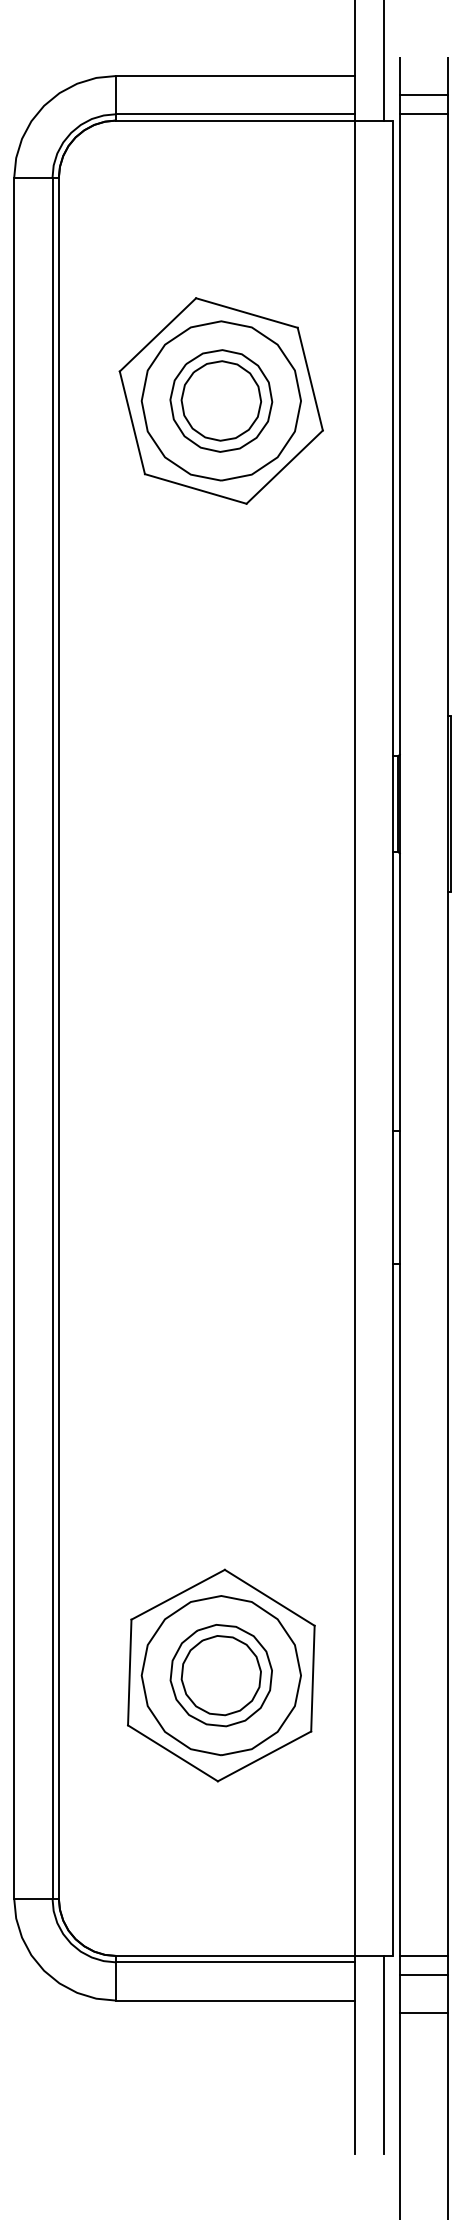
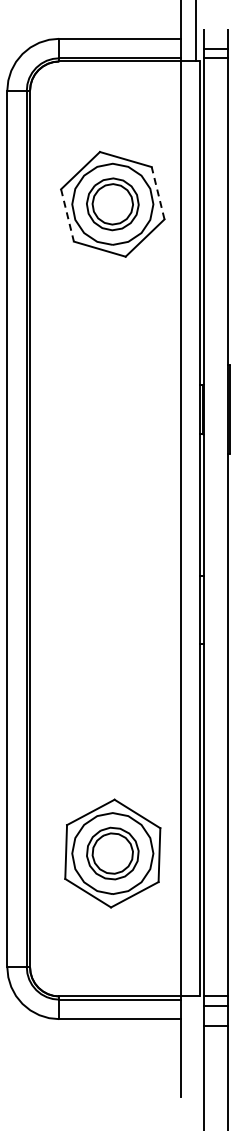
line: (311, 379) -> (158, 193), solid -> dashed
line: (132, 422) -> (67, 215), solid -> dashed
line: (383, 2054) -> (195, 1046), removed

